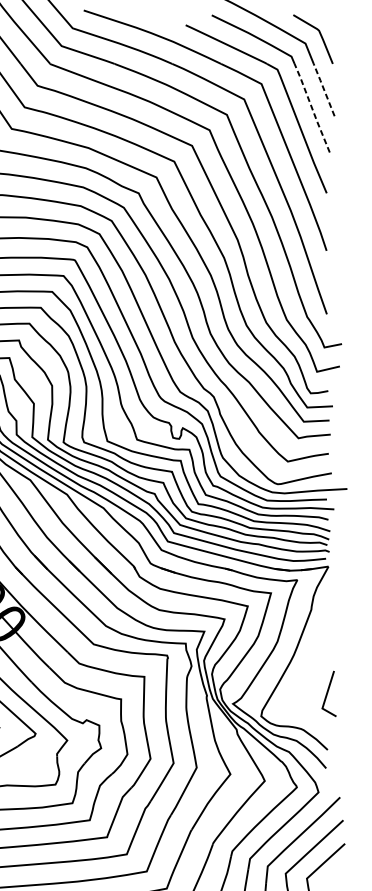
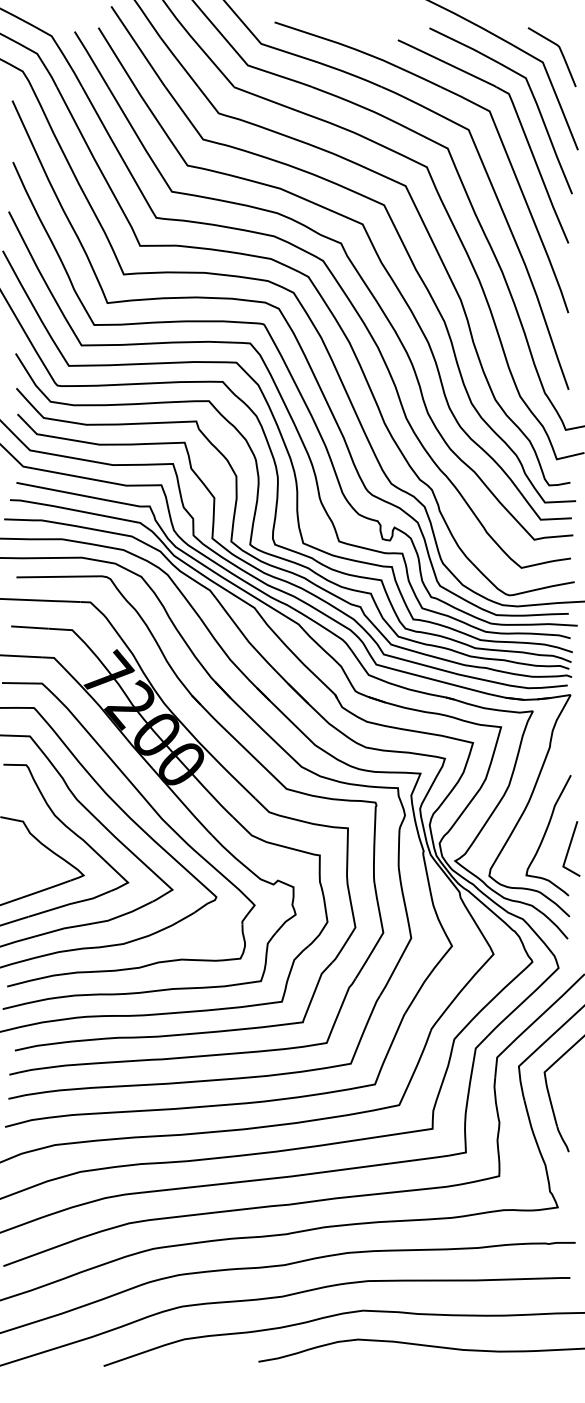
line: (324, 89) -> (565, 117), dashed -> solid
line: (311, 108) -> (550, 140), dashed -> solid
curve: (308, 681) -> (546, 833), added

